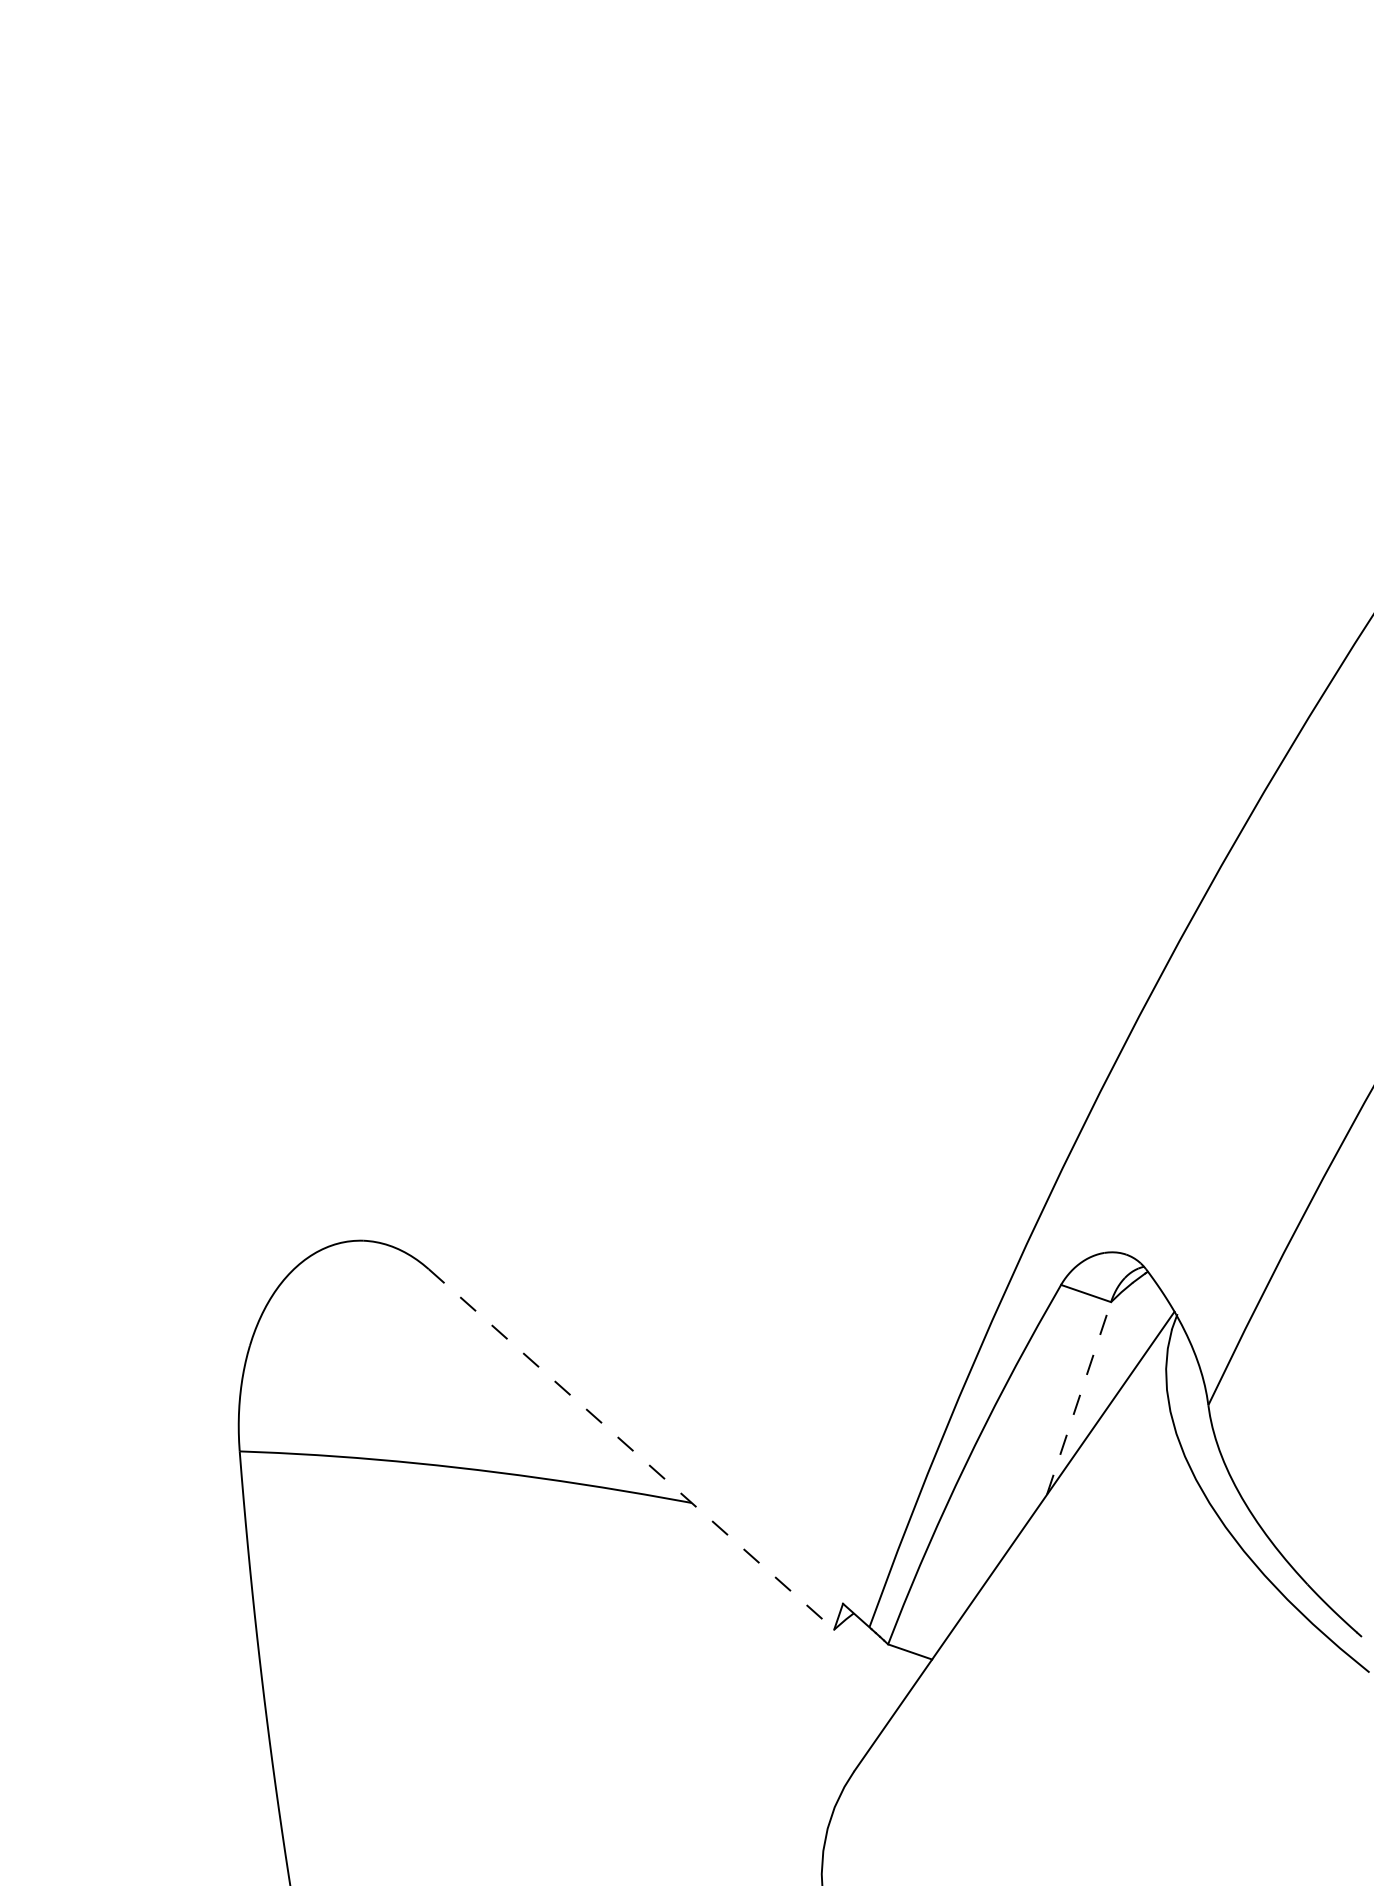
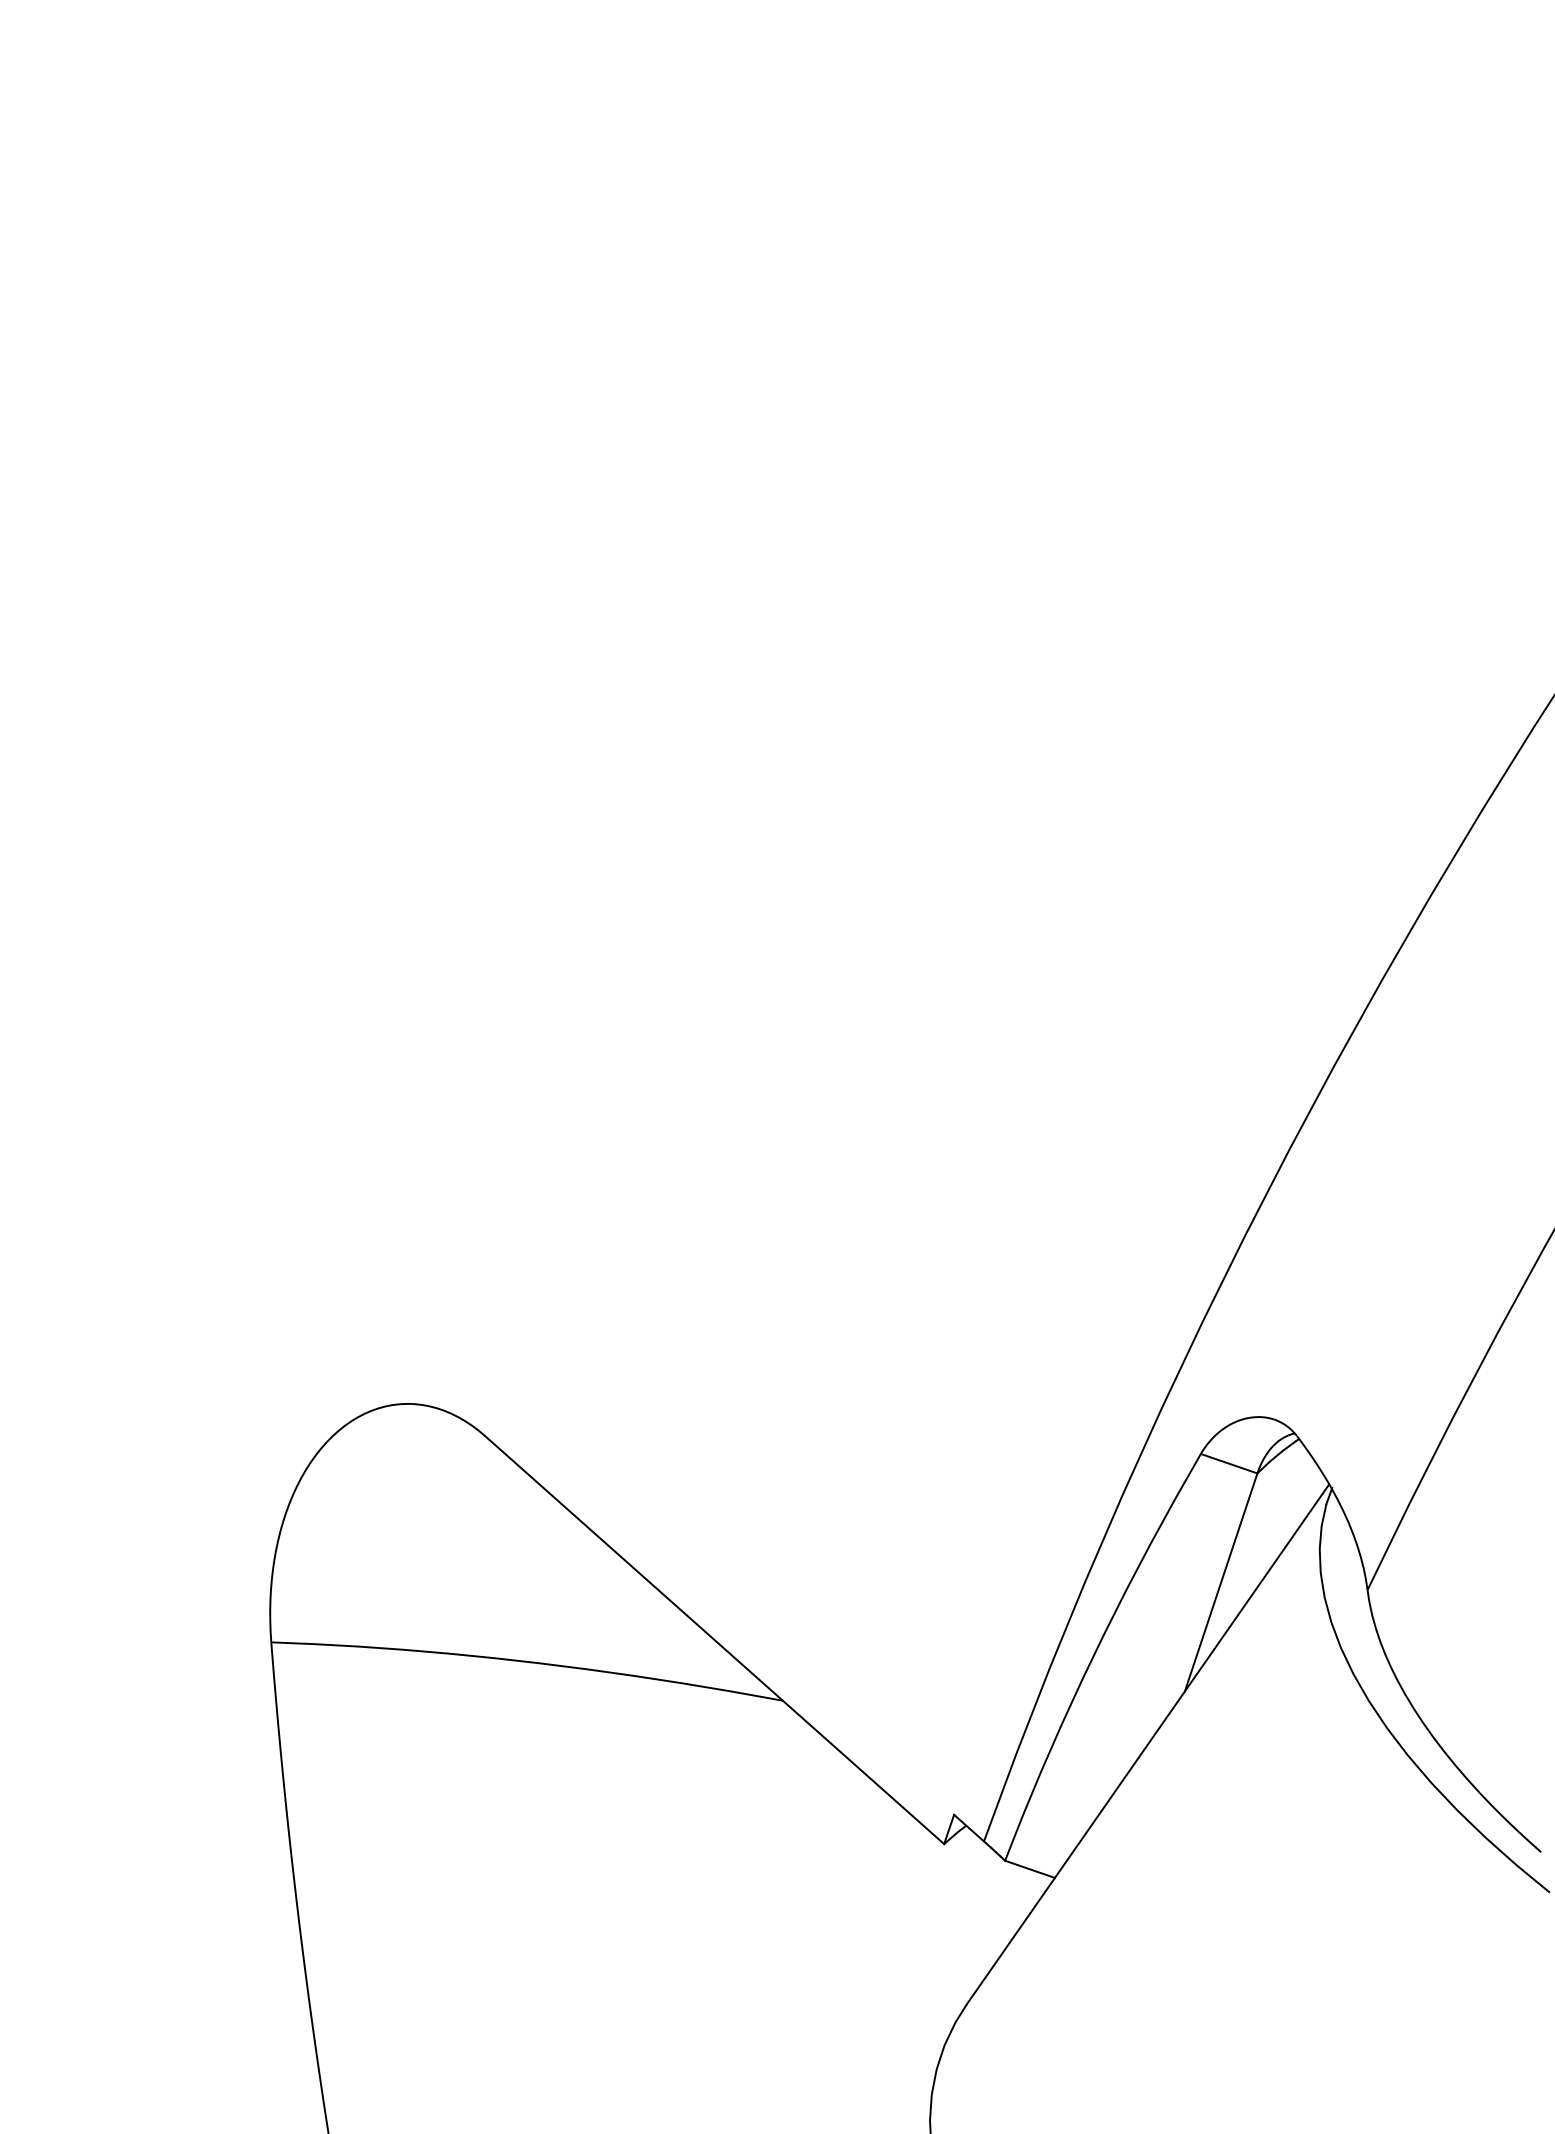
line: (1079, 1398) -> (1221, 1582), dashed -> solid
line: (631, 1449) -> (714, 1640), dashed -> solid

